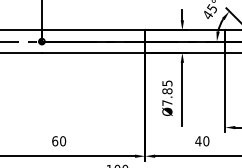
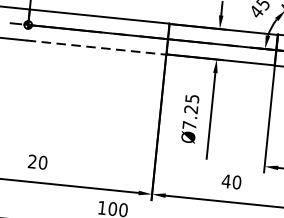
line: (93, 53) -> (96, 48), solid -> dashed
text: (167, 91) -> (191, 109), Ø7.85 -> Ø7.25
text: (55, 141) -> (32, 162), 60 -> 20

